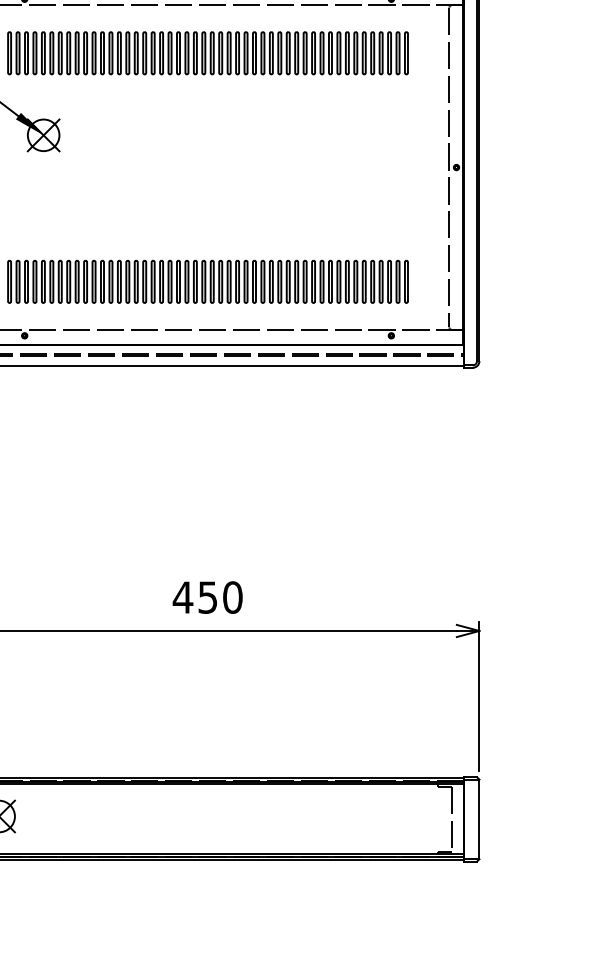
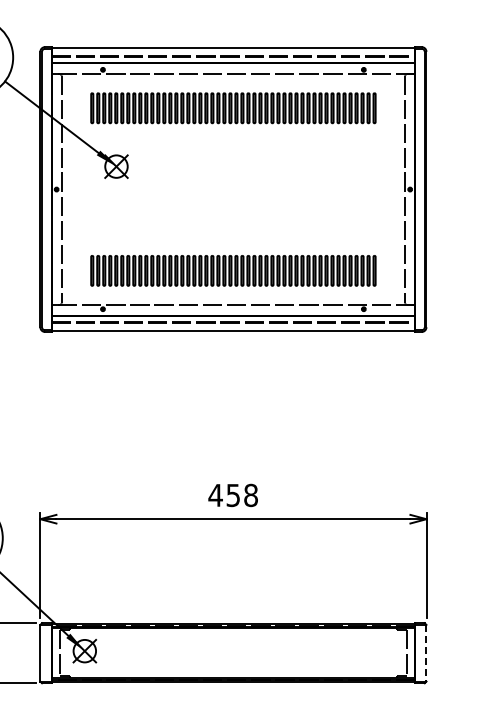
text: (233, 597) -> (251, 495), 450 -> 458
line: (479, 819) -> (426, 653), solid -> dashed

